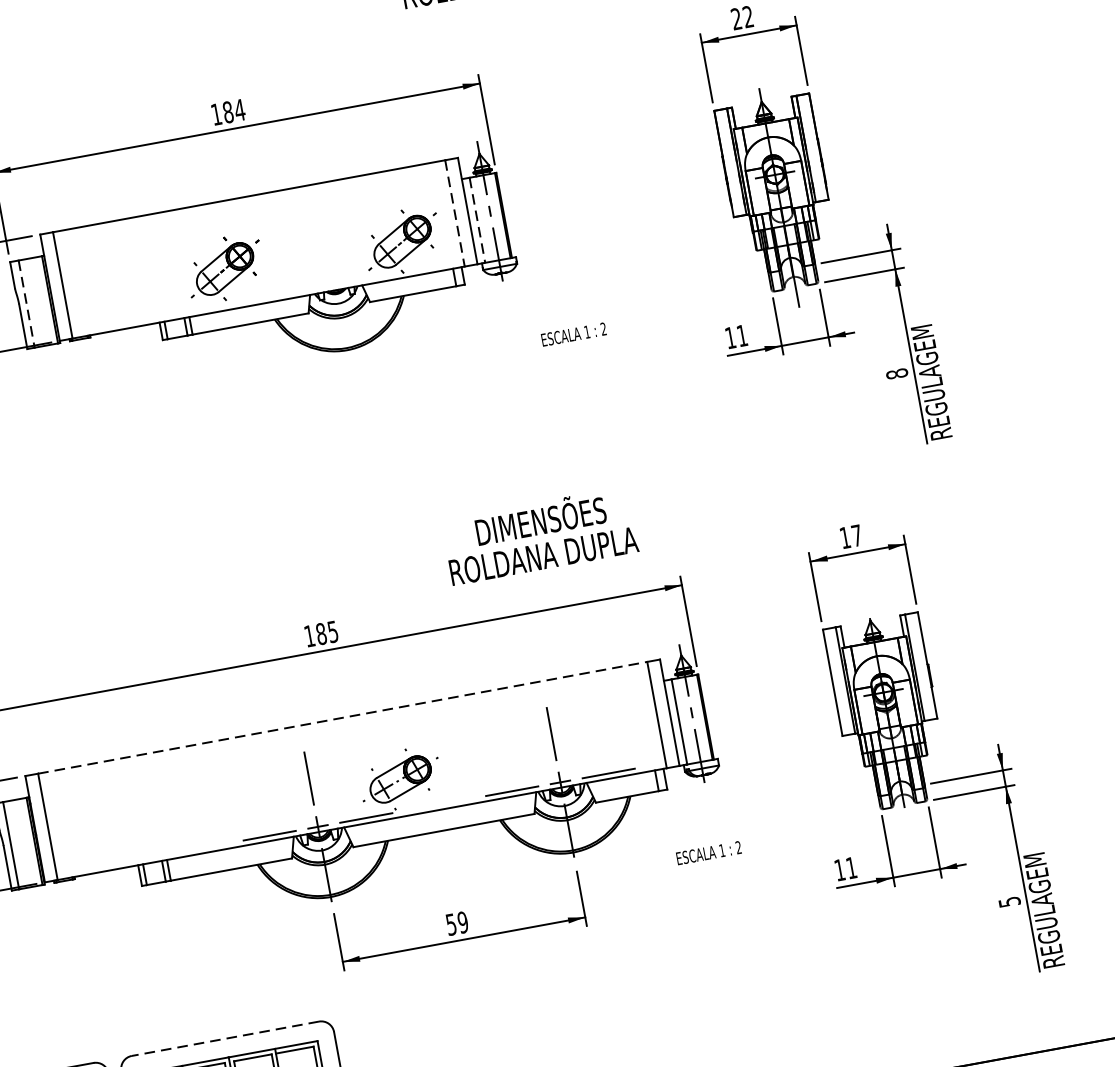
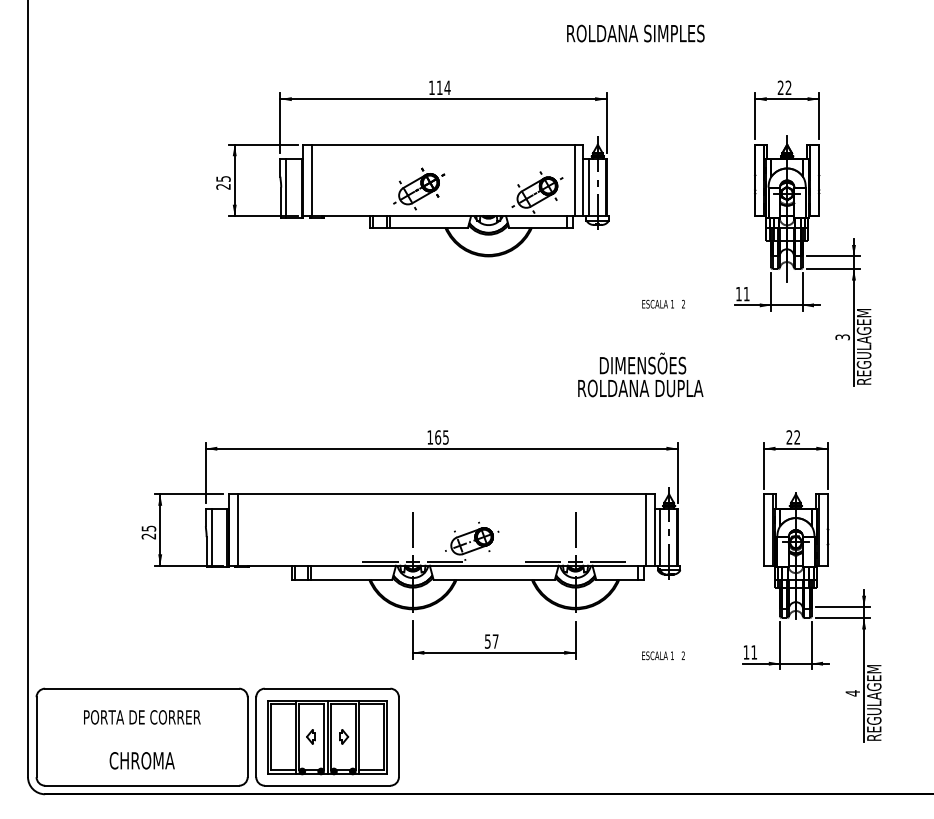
text: (227, 111) -> (439, 87), 184 -> 114
line: (454, 213) -> (574, 180), dashed -> solid
line: (477, 220) -> (588, 187), dashed -> solid
line: (27, 304) -> (286, 188), dashed -> solid
text: (573, 333) -> (663, 303), moved
text: (896, 374) -> (842, 337), 8 -> 3
text: (539, 535) -> (640, 374), moved
text: (851, 536) -> (793, 437), 17 -> 22
text: (322, 633) -> (438, 437), 185 -> 165
line: (343, 717) -> (442, 494), dashed -> solid
text: (708, 852) -> (663, 655), moved
text: (1009, 902) -> (852, 693), 5 -> 4
text: (462, 922) -> (495, 641), 59 -> 57
line: (225, 1038) -> (327, 688), dashed -> solid

